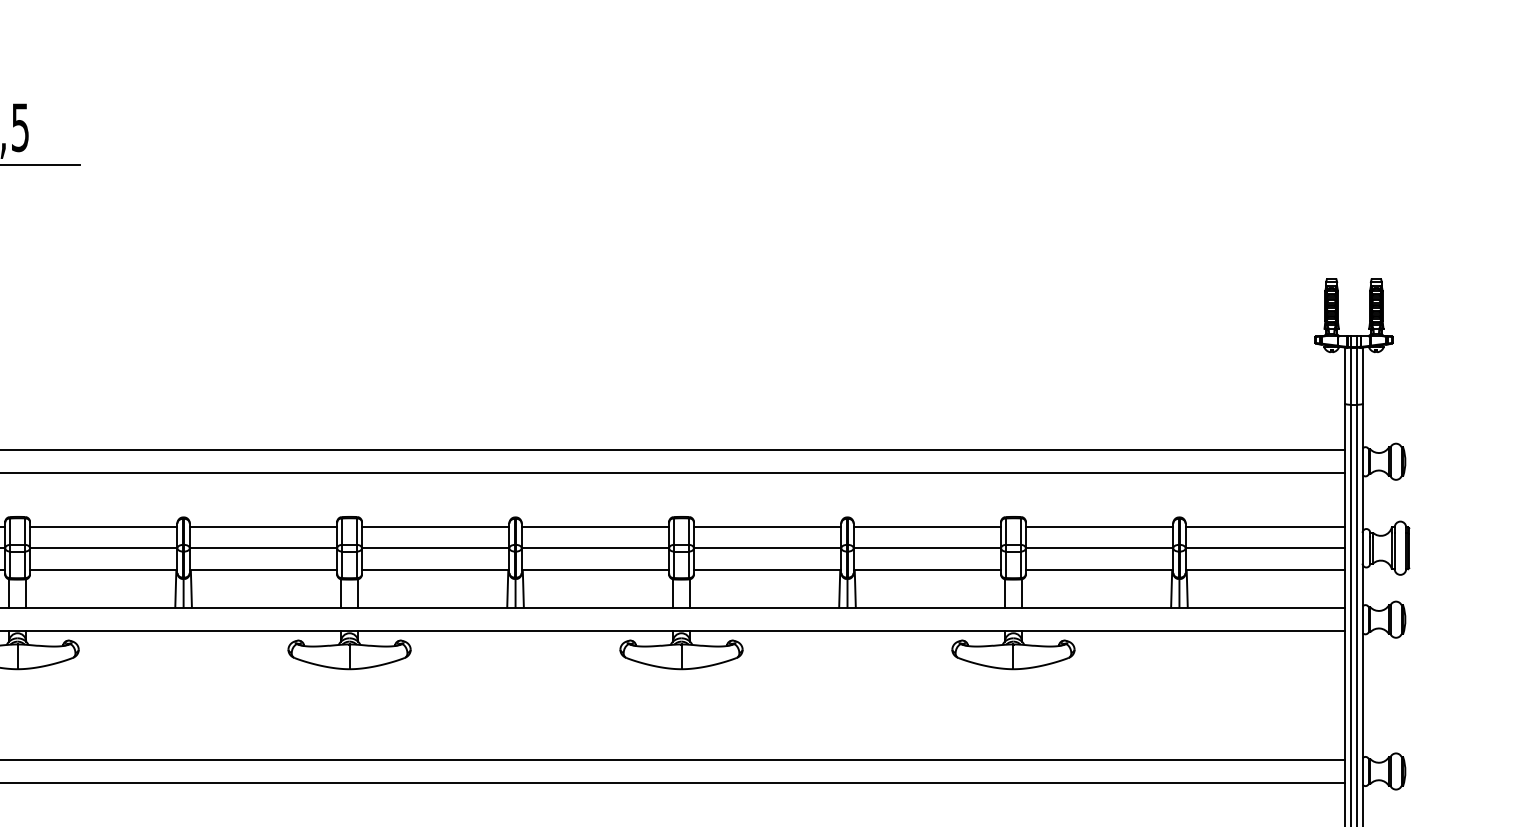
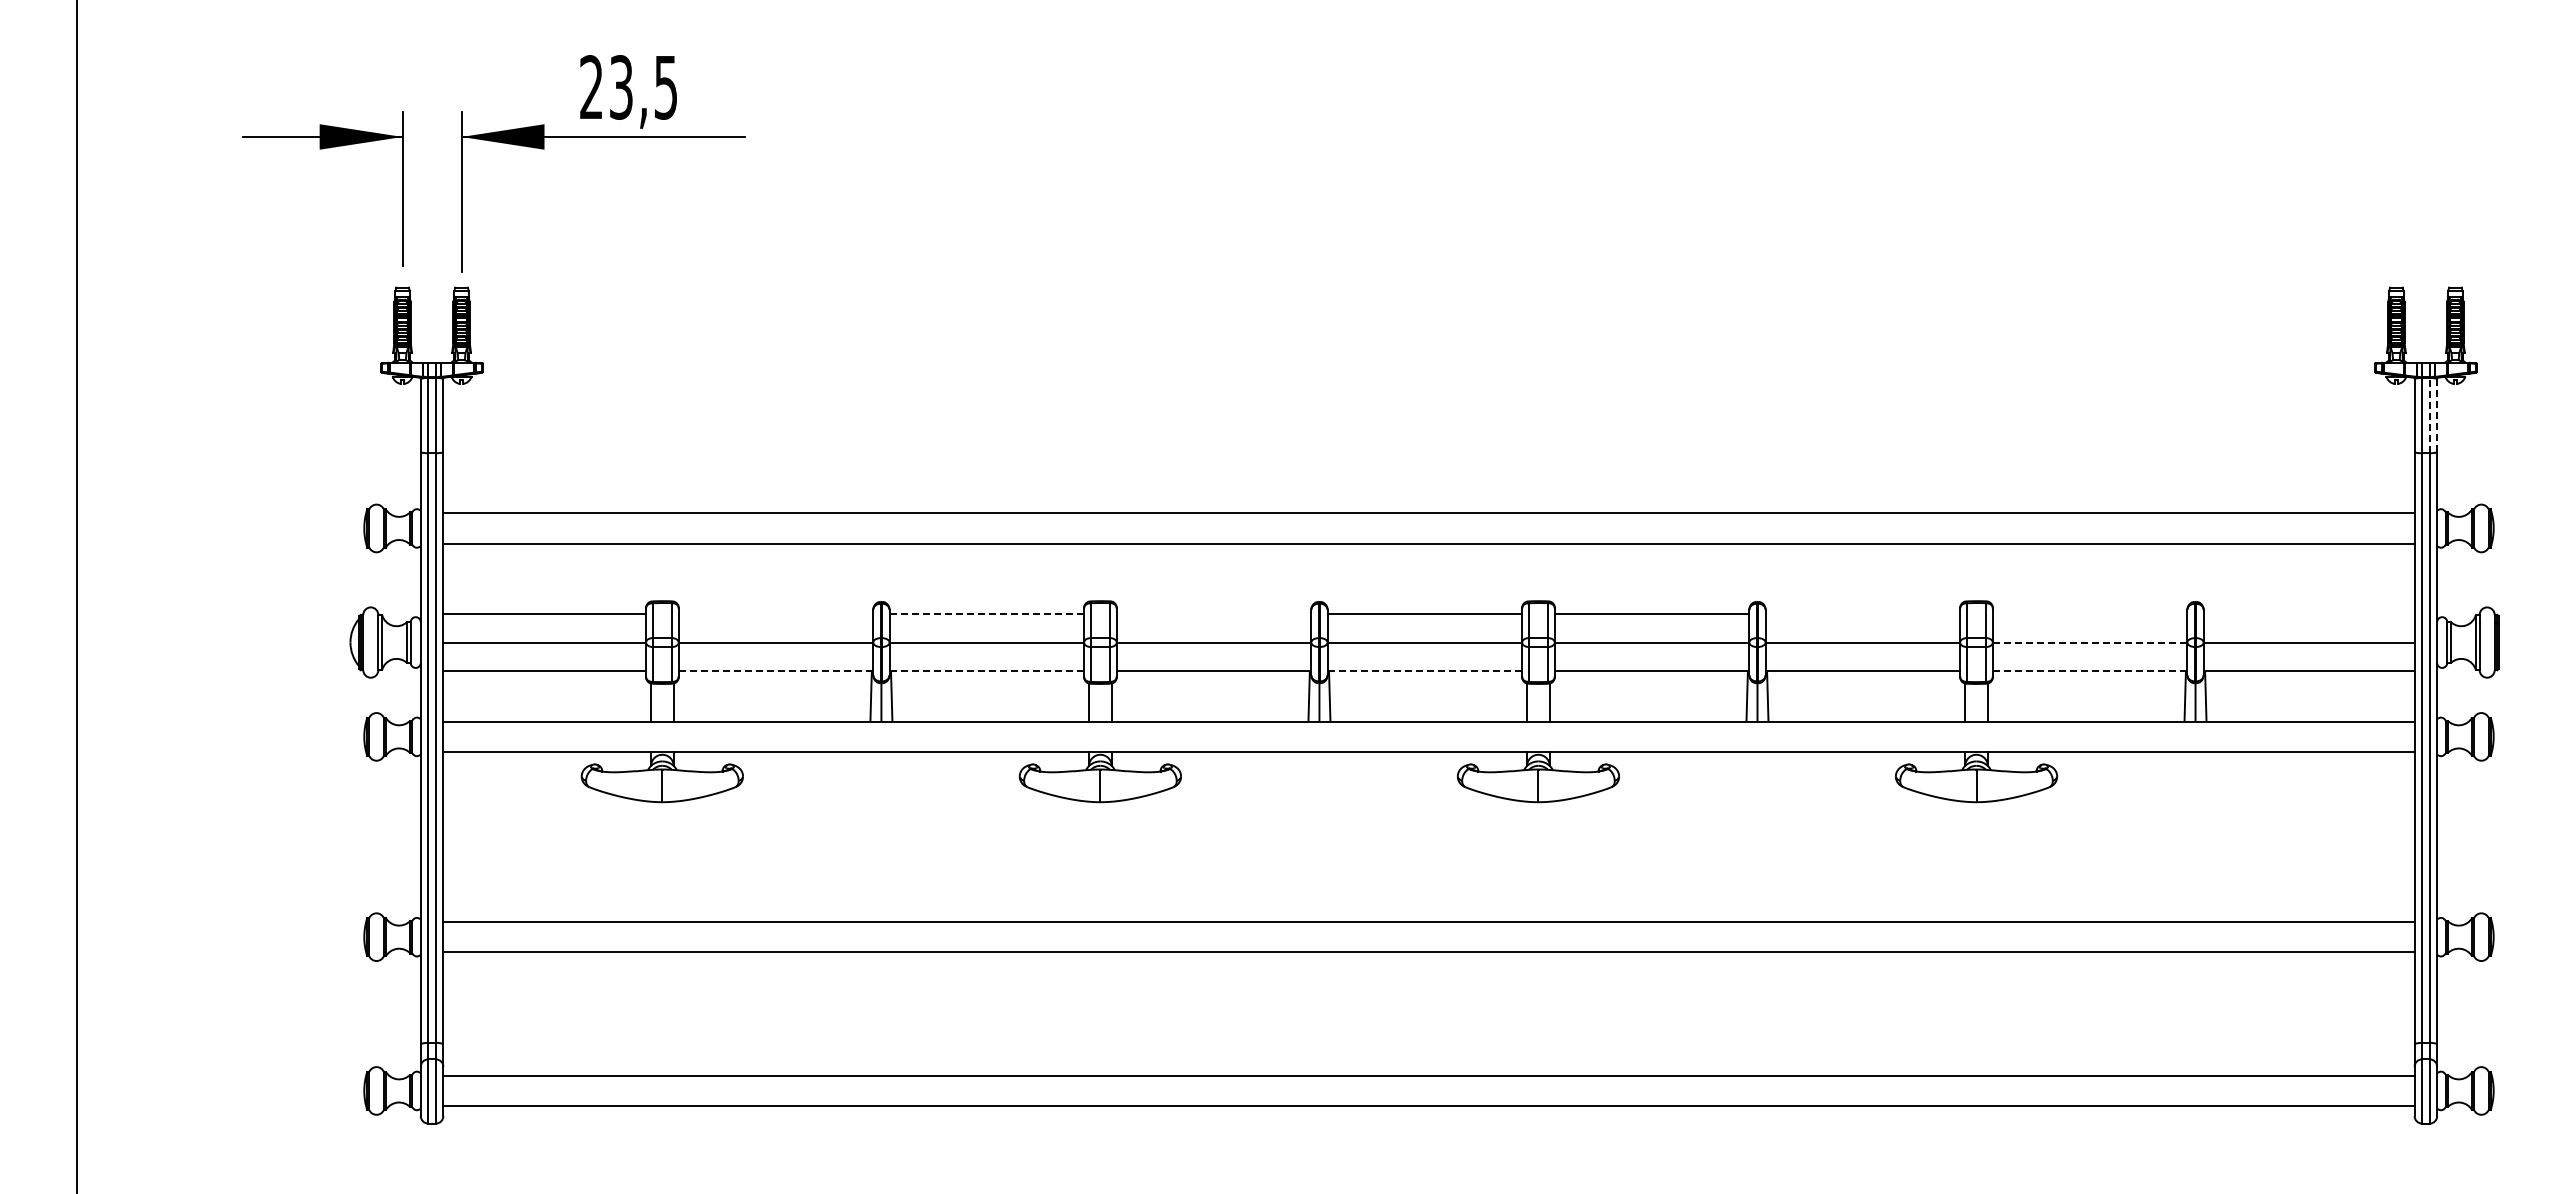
line: (1356, 376) -> (2429, 415), solid -> dashed
line: (1362, 376) -> (2437, 415), solid -> dashed
line: (103, 526) -> (775, 614), removed
line: (263, 526) -> (986, 614), solid -> dashed
line: (435, 526) -> (1213, 614), removed
line: (927, 526) -> (1862, 614), removed
line: (1099, 526) -> (2089, 614), removed
line: (1265, 526) -> (2308, 614), removed
line: (1099, 548) -> (2089, 642), solid -> dashed
line: (103, 569) -> (775, 670), solid -> dashed
line: (263, 569) -> (986, 670), solid -> dashed
line: (595, 569) -> (1424, 670), solid -> dashed
line: (1099, 569) -> (2089, 670), solid -> dashed

